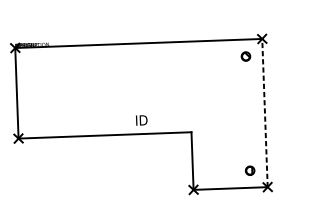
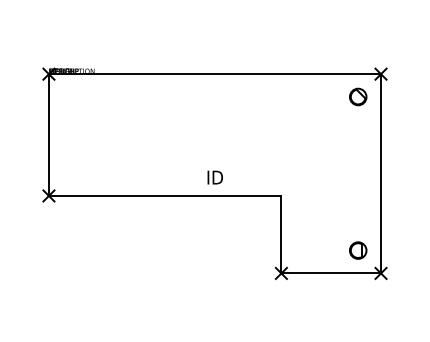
part: (246, 56) -> (358, 96), size x1.43
line: (265, 112) -> (381, 173), dashed -> solid
part: (250, 170) -> (358, 250), size x1.43

